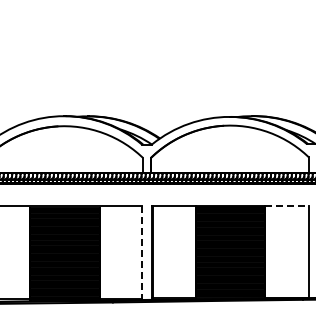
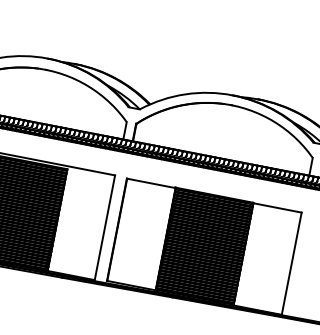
line: (286, 206) -> (276, 207), dashed -> solid
line: (141, 252) -> (104, 227), dashed -> solid

